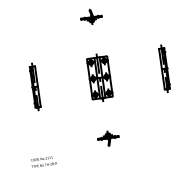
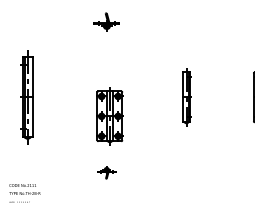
part: (99, 78) -> (109, 116), moved
part: (34, 87) -> (26, 97), size x1.6
part: (108, 138) -> (106, 172), size x0.7

